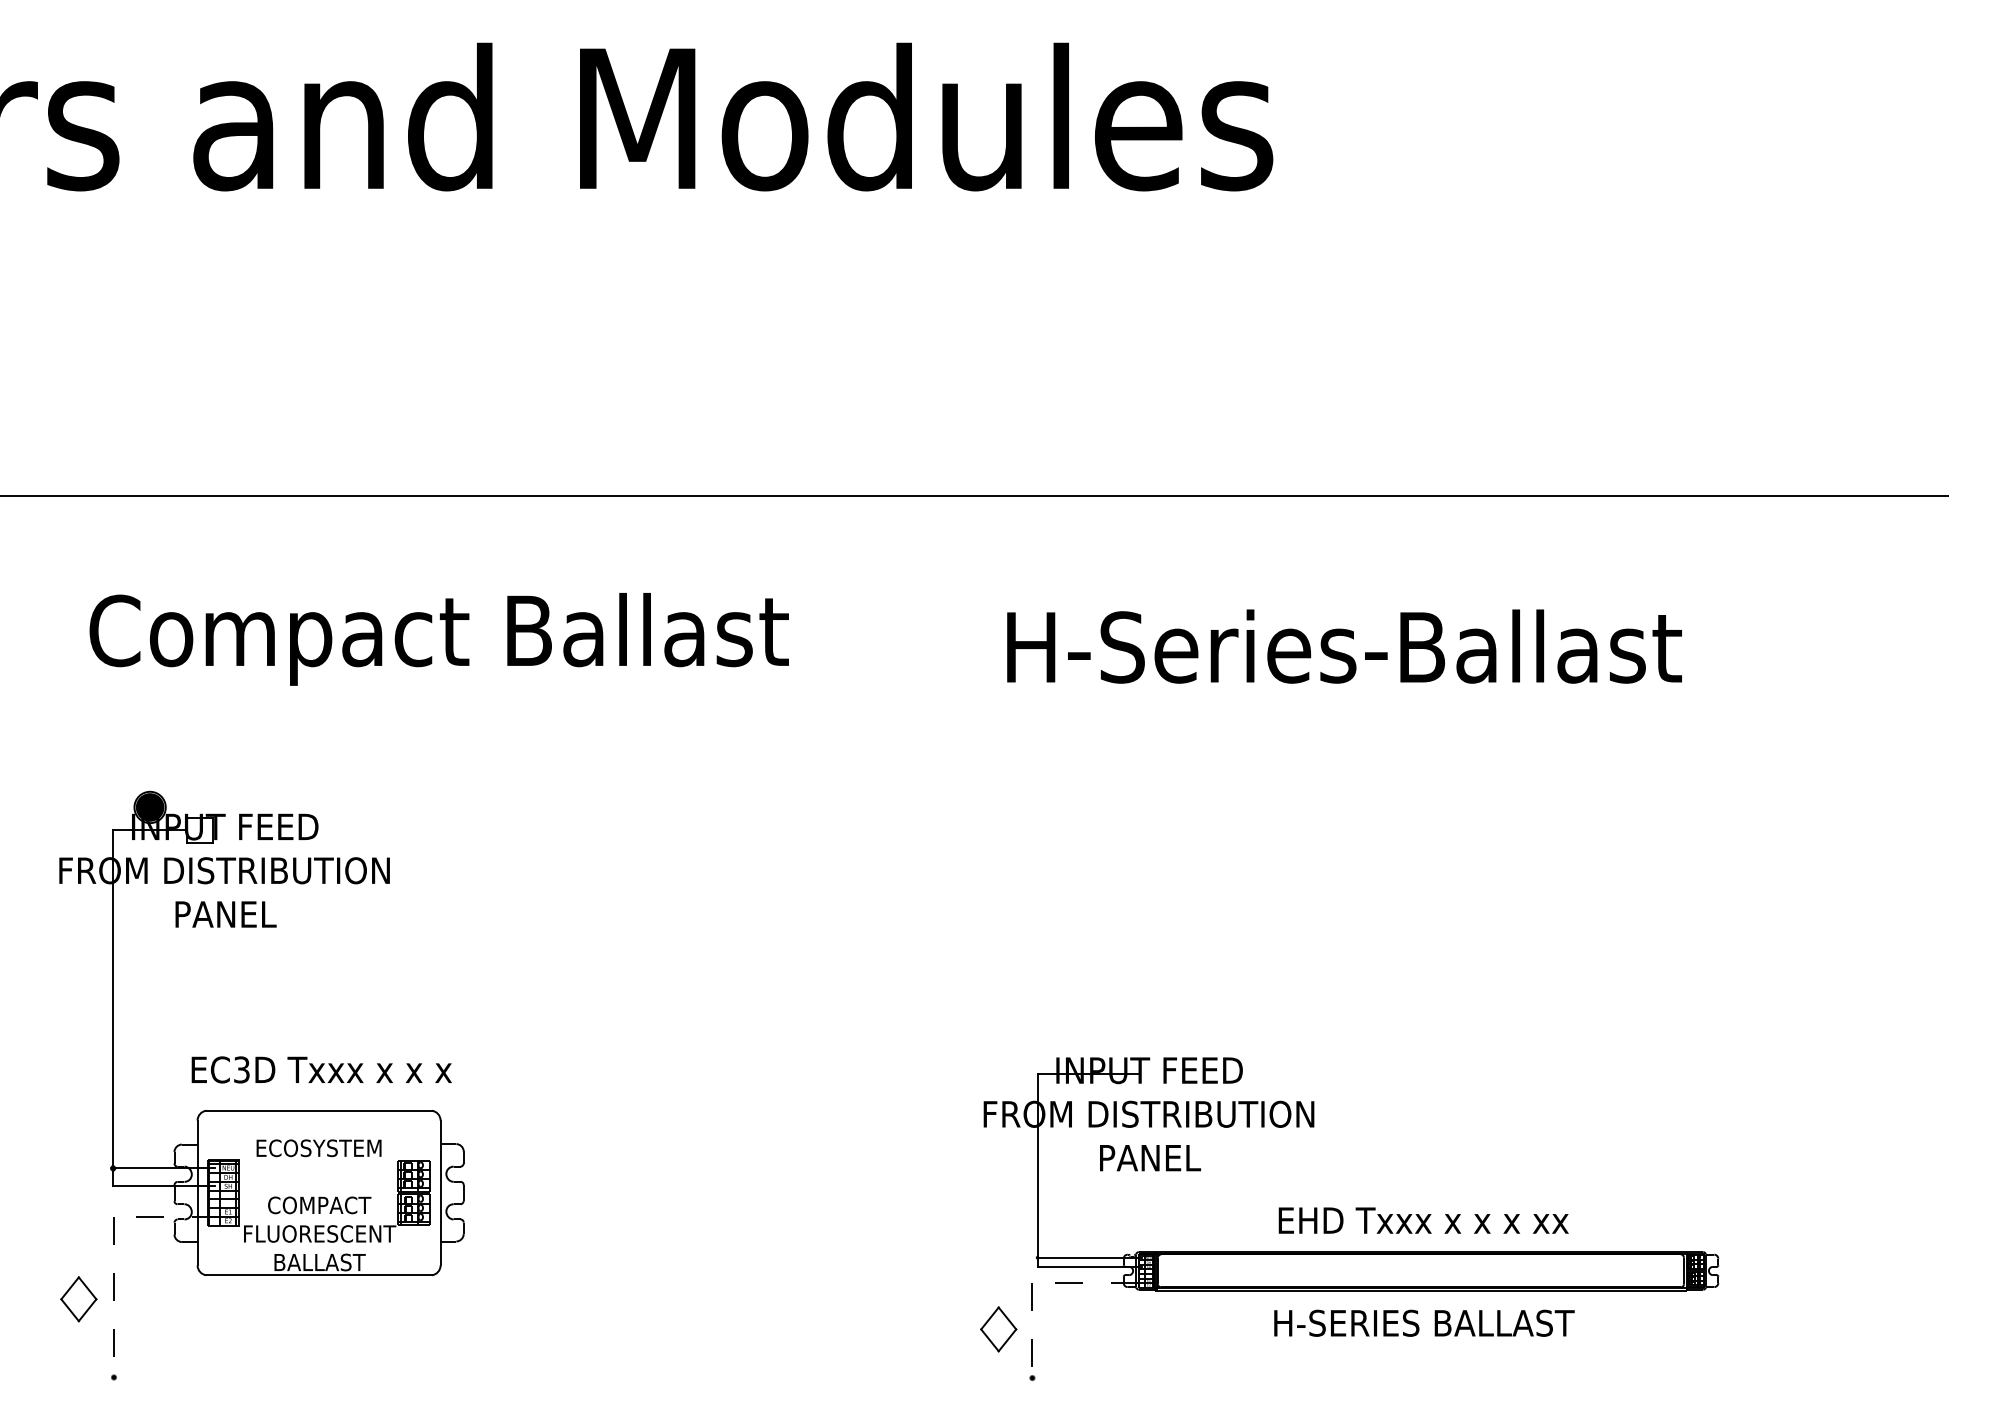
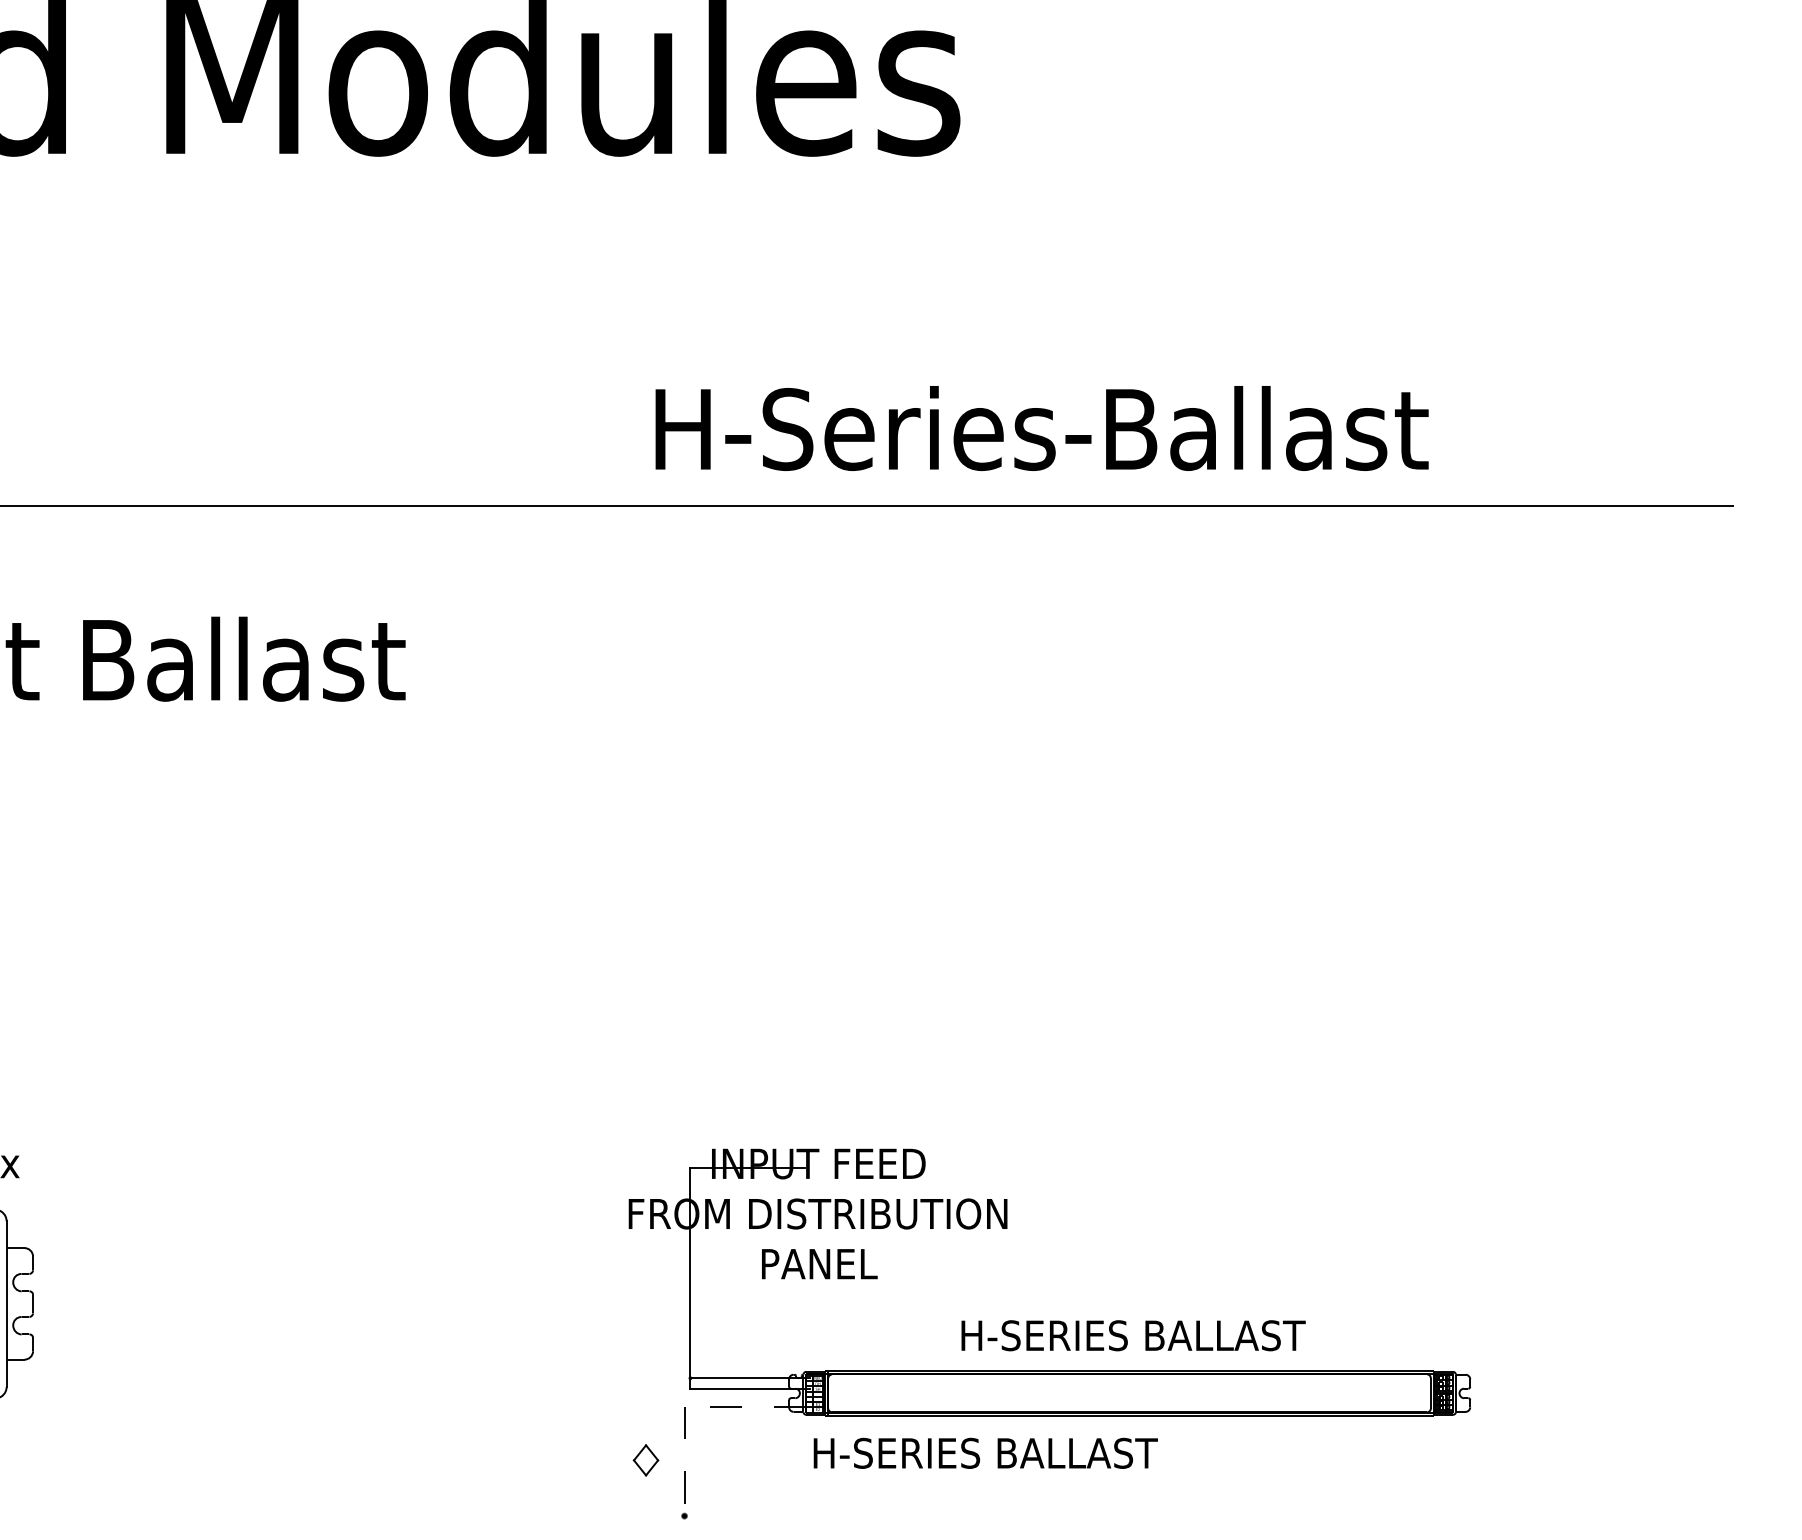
text: (1344, 646) -> (1042, 428), moved
text: (1424, 1220) -> (1133, 1335), EHD Txxx x x x xx -> H-SERIES BALLAST
text: (1424, 1322) -> (985, 1452), moved
part: (998, 1329) -> (645, 1460), size x0.6

